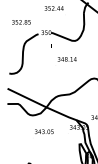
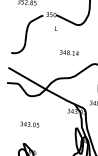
text: (66, 59) -> (68, 52), moved
text: (44, 131) -> (30, 124), moved

